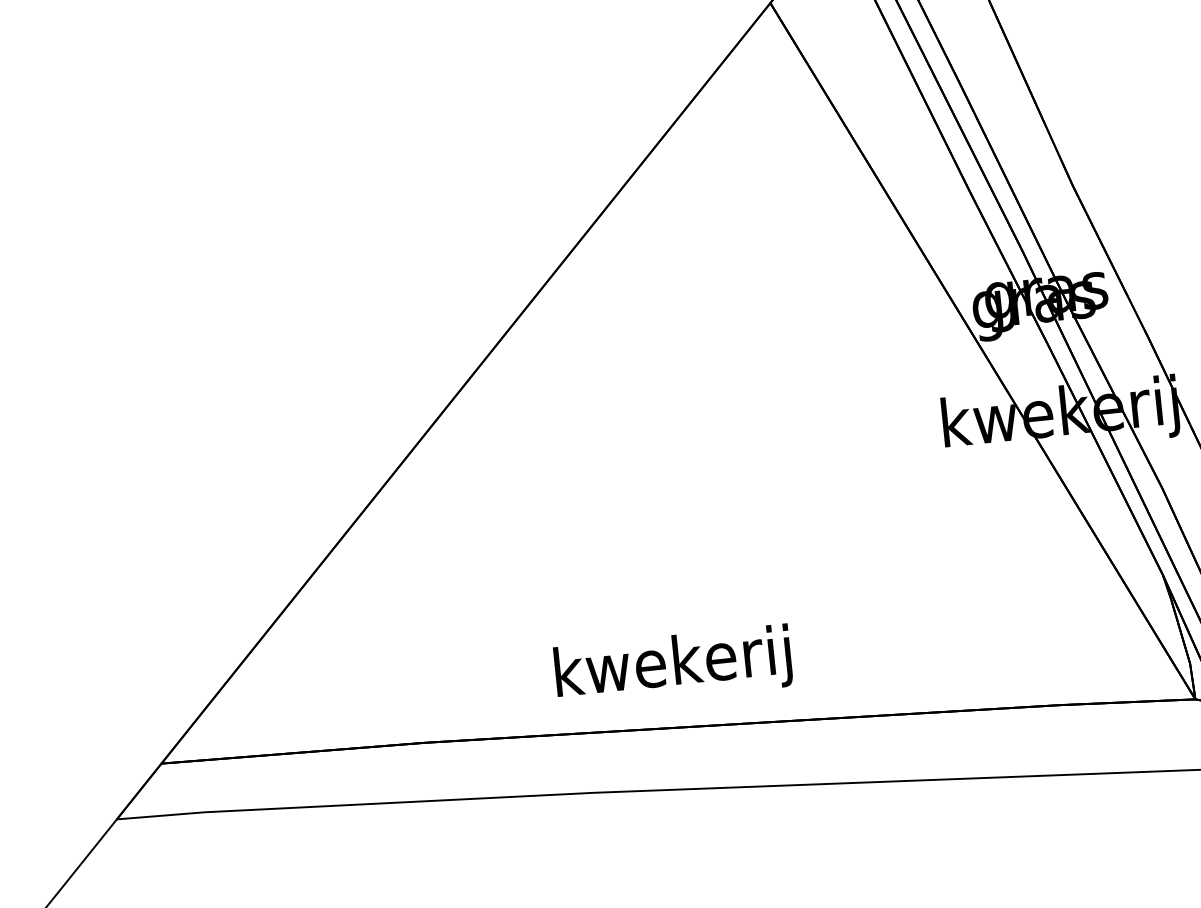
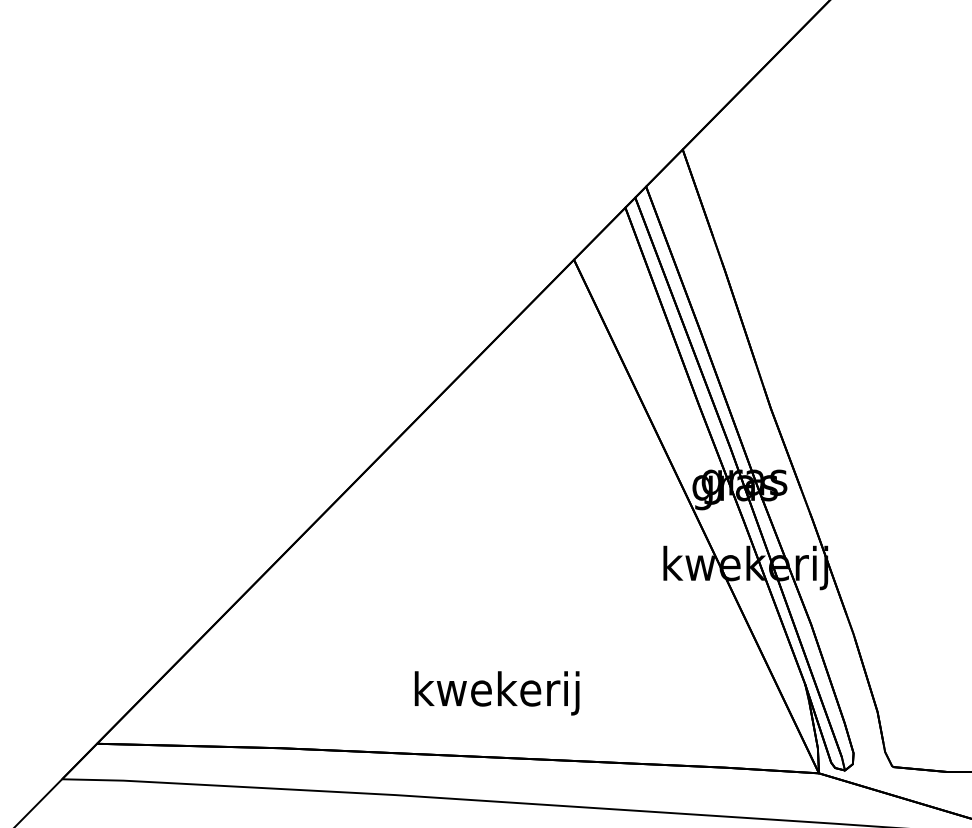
text: (672, 667) -> (496, 693), moved

